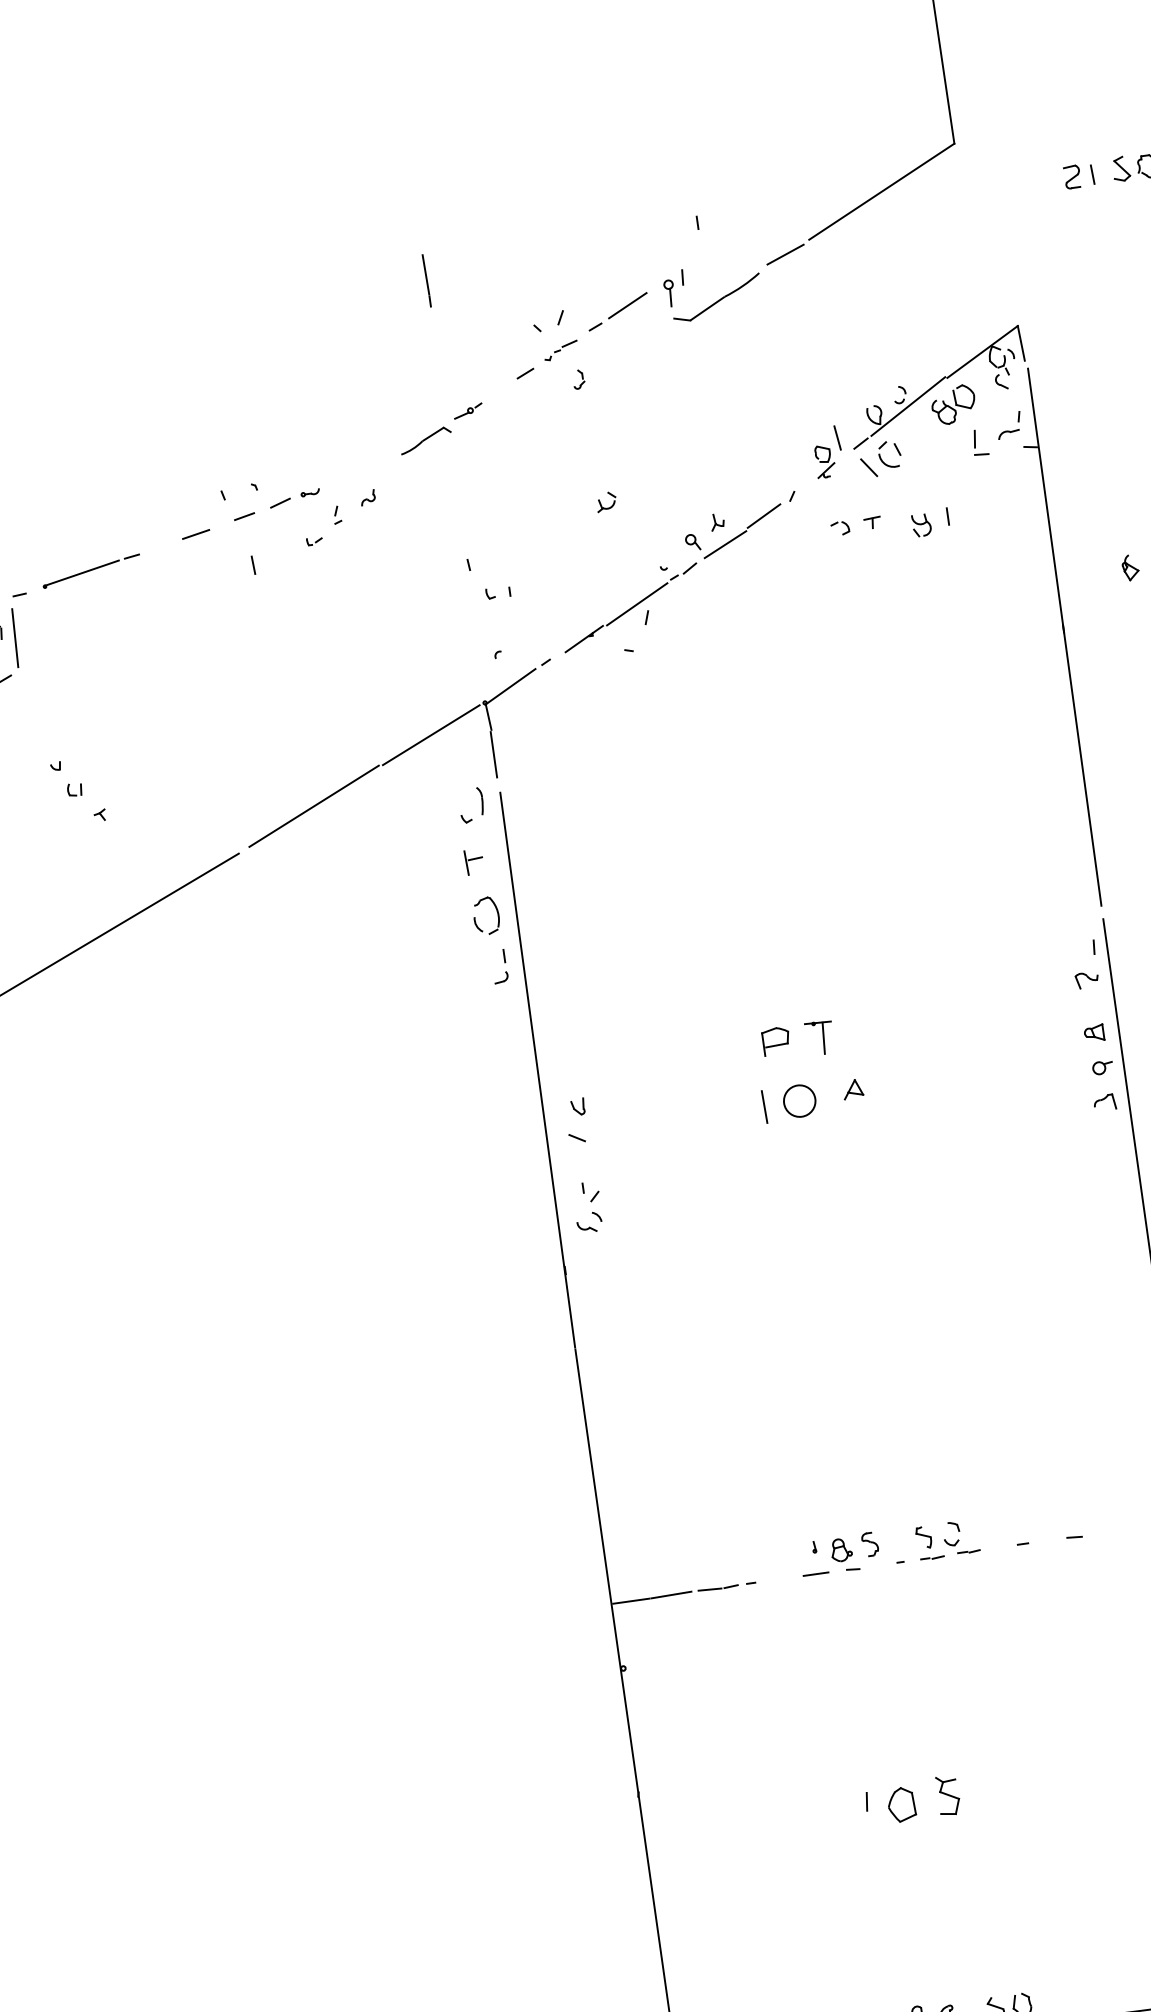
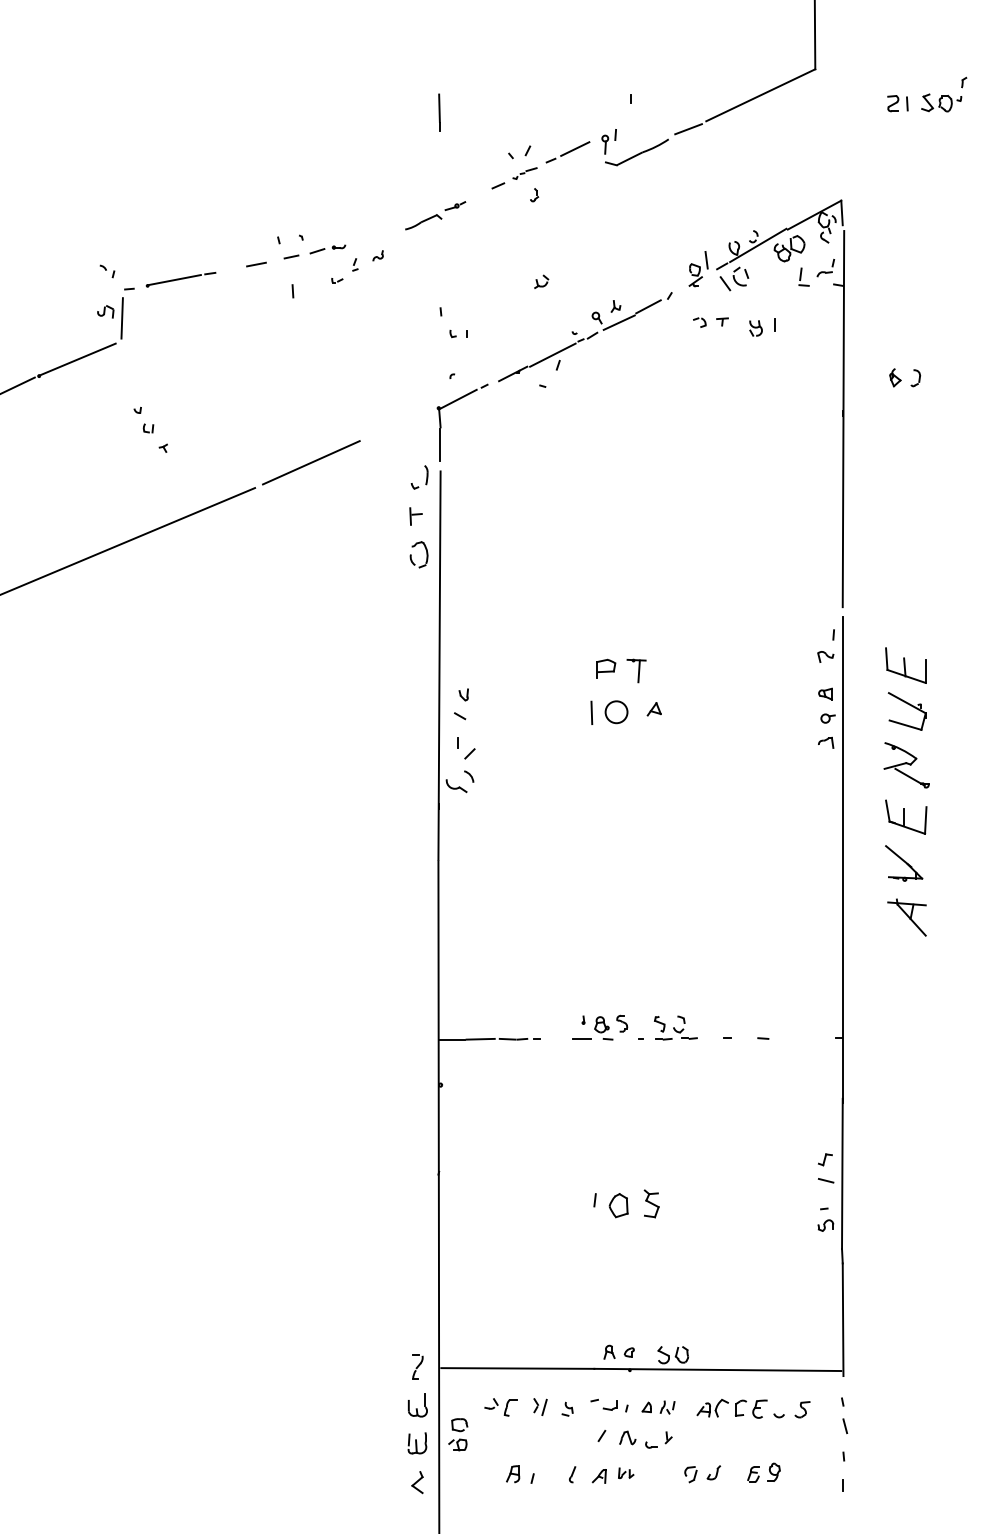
line: (431, 735) -> (398, 425), removed
part: (499, 966) -> (423, 590), removed
part: (587, 1206) -> (460, 764), size x1.6

